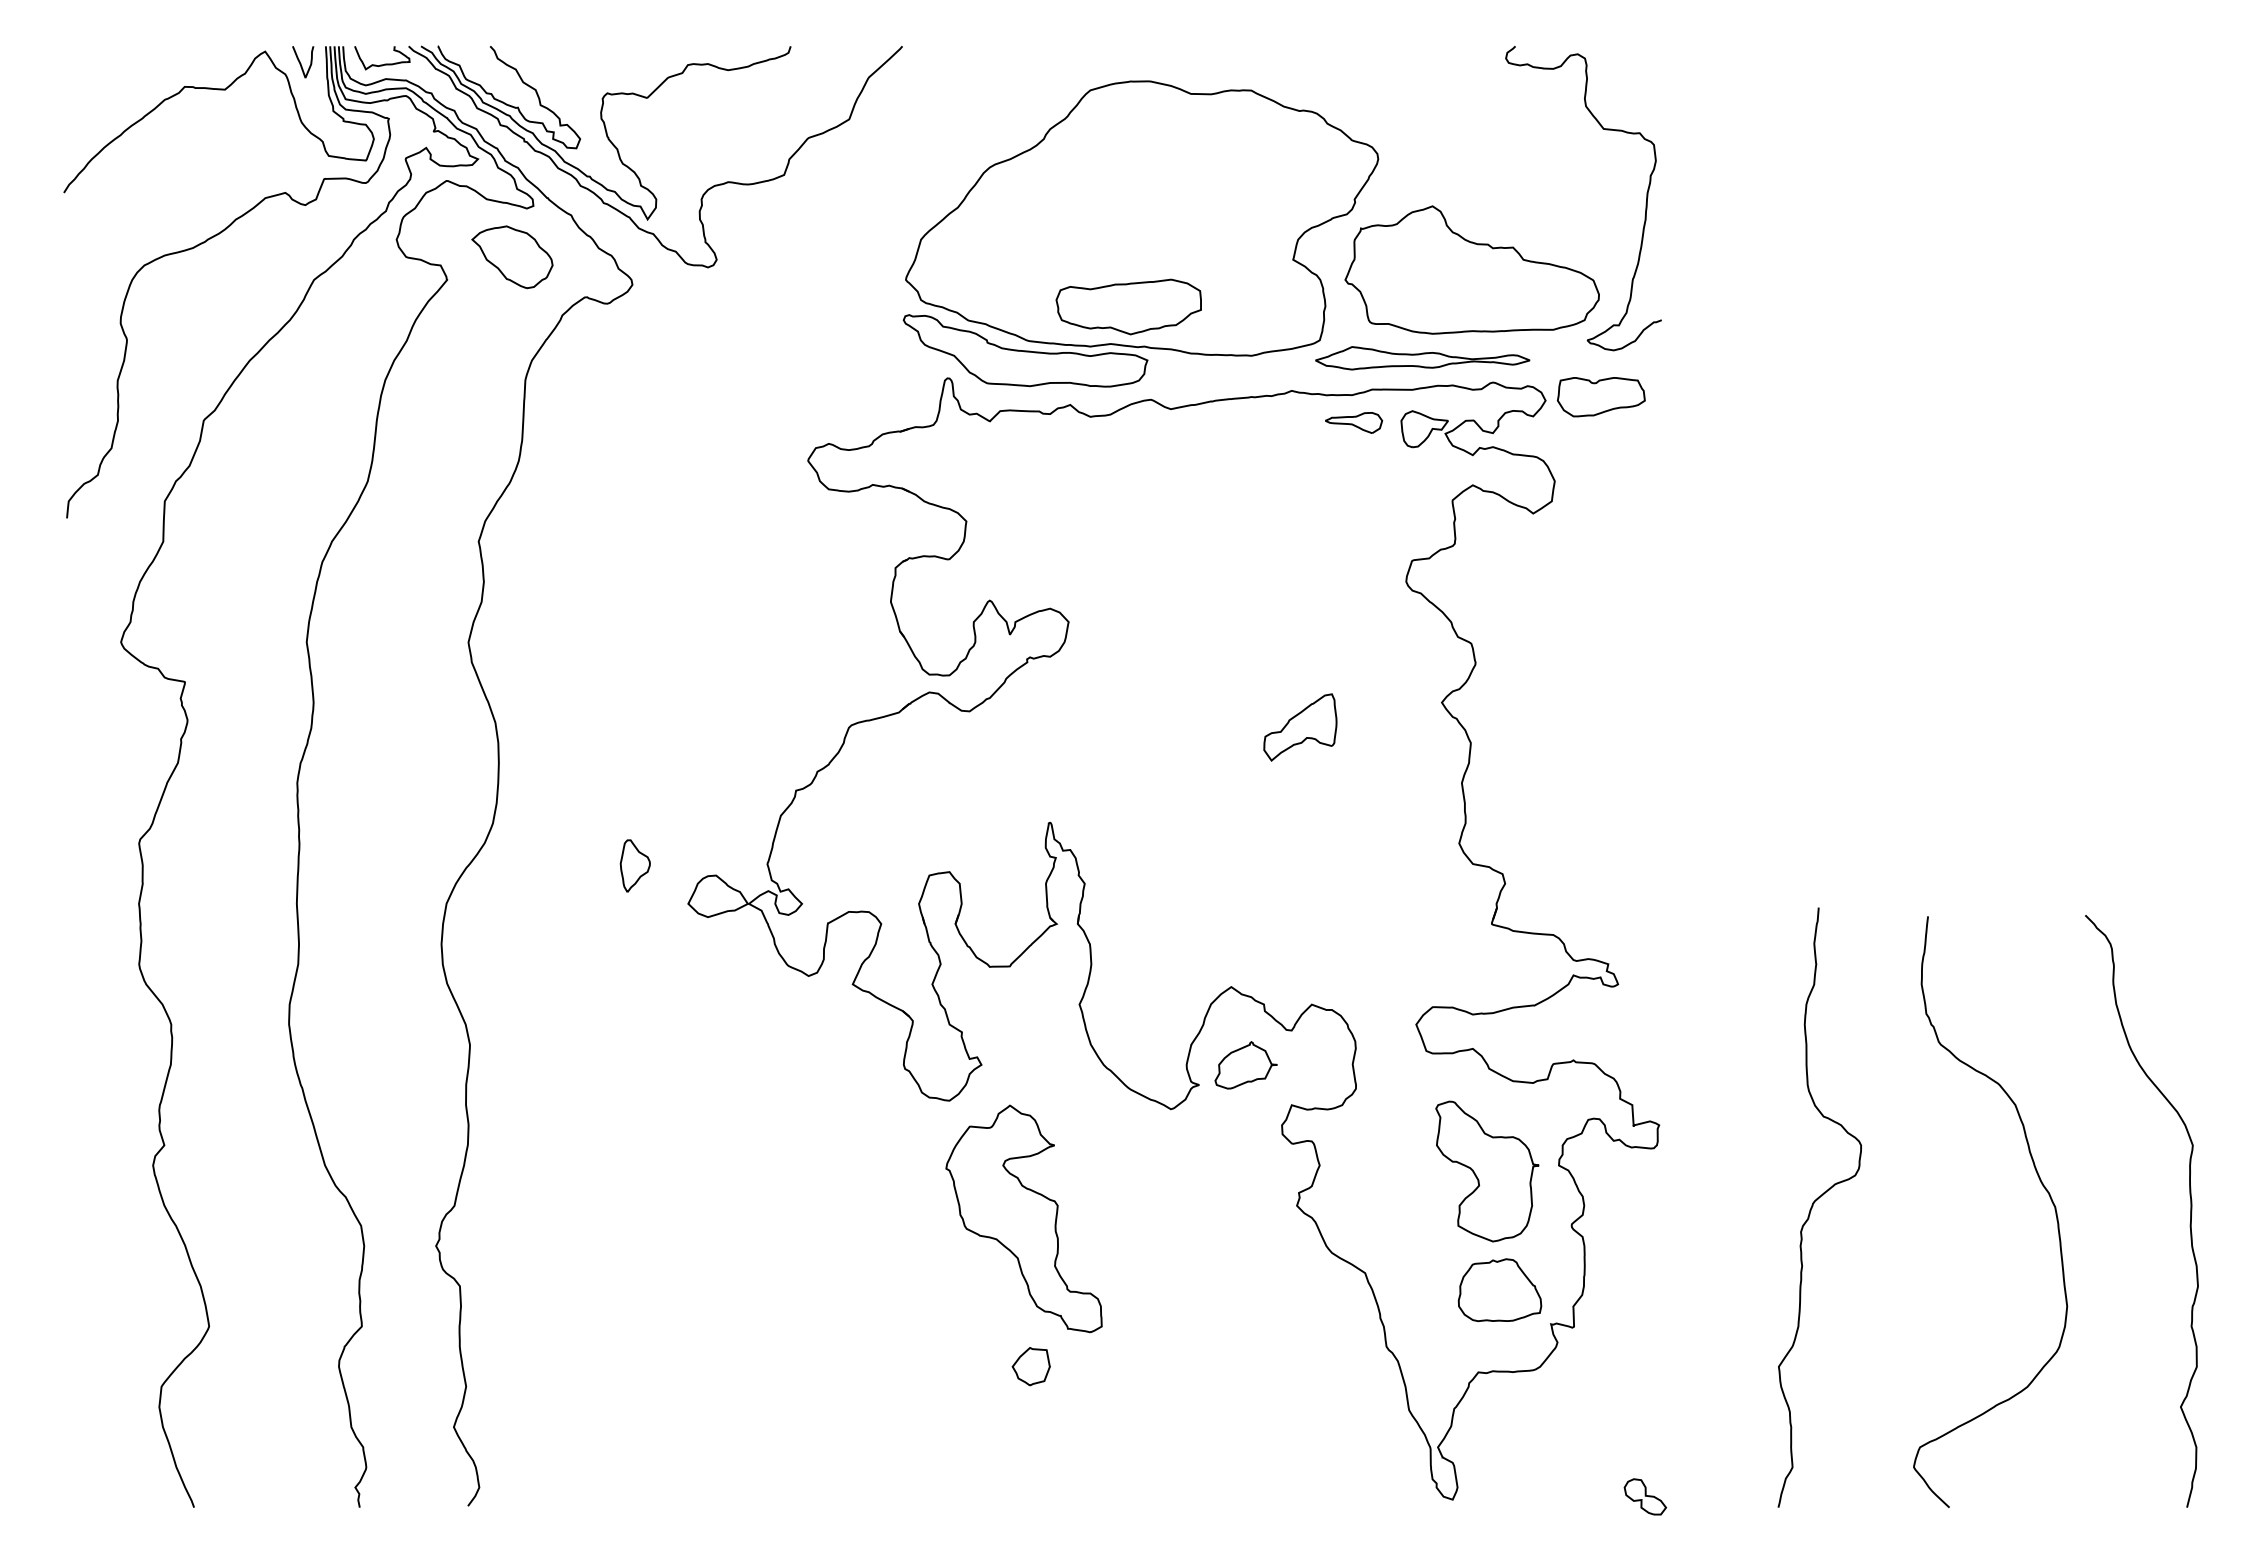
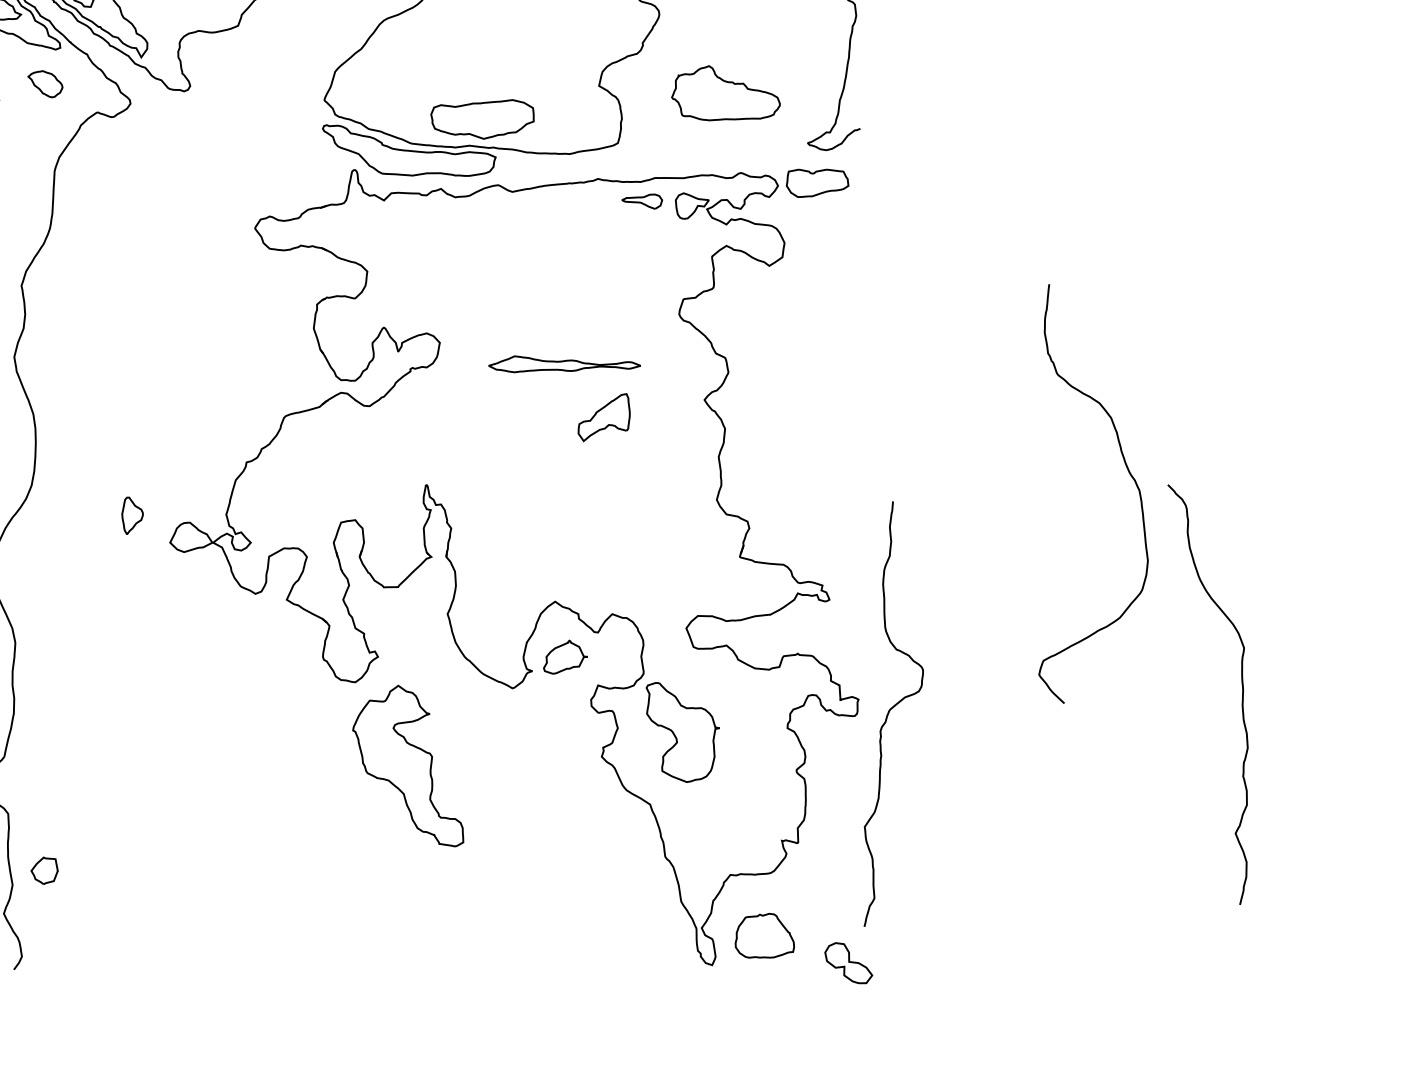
part: (512, 257) -> (45, 84), size x0.6
part: (1471, 269) -> (725, 92), size x0.6
part: (1422, 358) -> (564, 364), moved
part: (1487, 1171) -> (682, 732), moved
curve: (2042, 1186) -> (1130, 475), moved
curve: (1813, 1206) -> (889, 713), moved
curve: (2190, 1211) -> (1242, 694), moved
part: (1499, 1290) -> (764, 935), moved
part: (1030, 1366) -> (44, 870), moved
part: (1645, 1496) -> (848, 962), size x1.6

